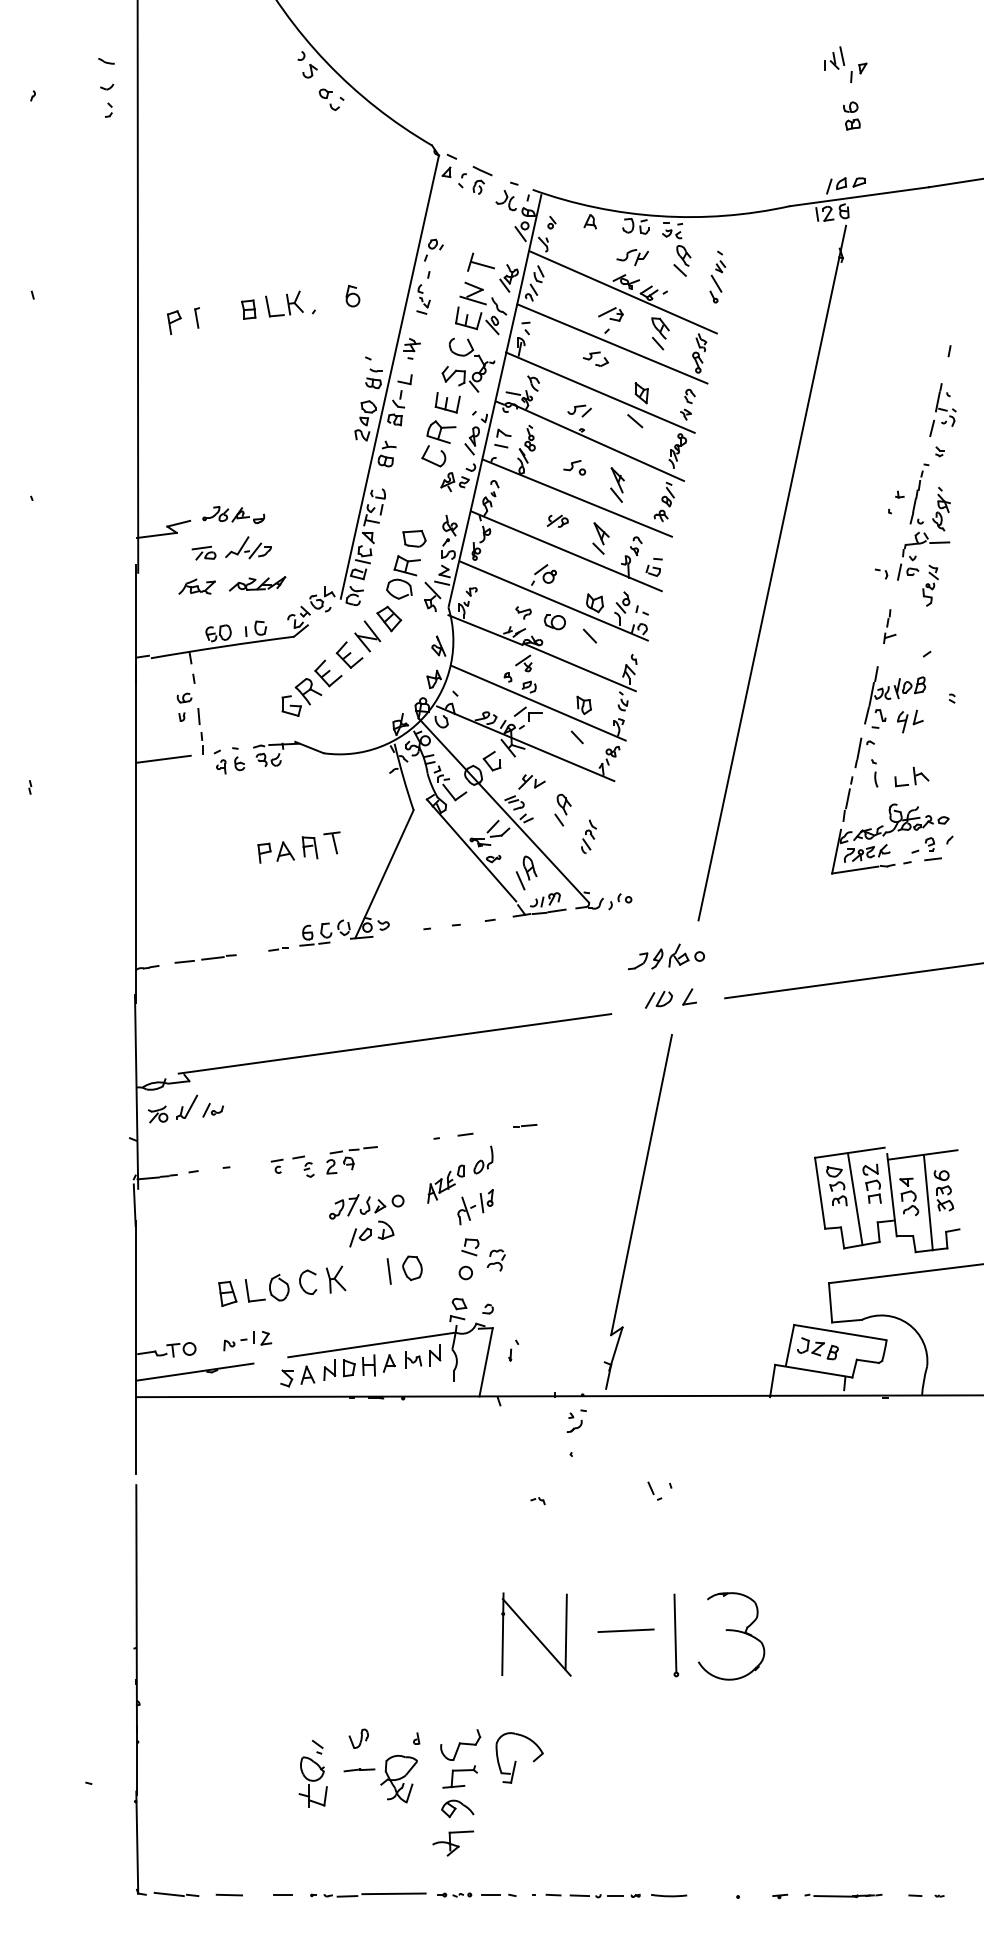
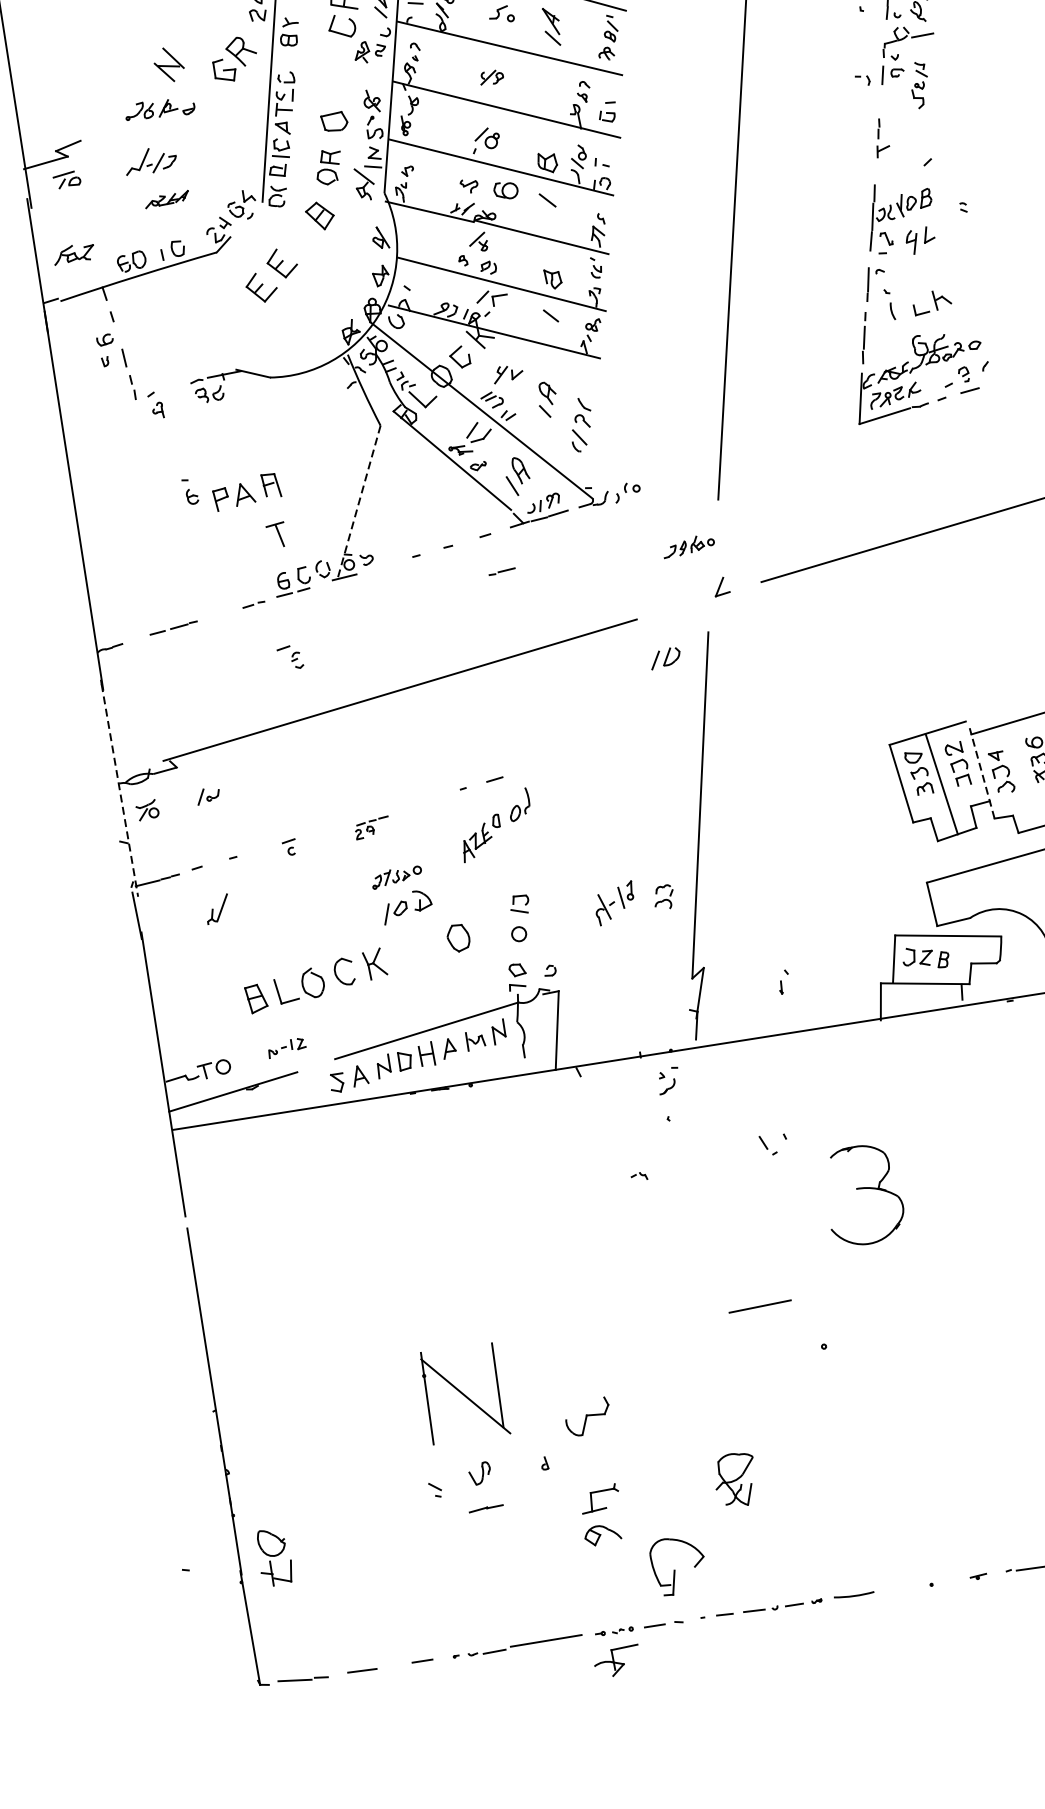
part: (233, 514) -> (159, 108), moved
part: (600, 538) -> (542, 89), removed
part: (203, 552) -> (66, 179), moved
part: (403, 577) -> (328, 167), size x0.7
part: (257, 583) -> (166, 199), size x0.7
part: (196, 586) -> (73, 253), moved
part: (367, 636) -> (168, 64), moved
part: (301, 697) -> (234, 59), moved
line: (163, 758) -> (91, 411), removed
part: (238, 759) -> (190, 492), moved
part: (588, 836) -> (580, 424), size x1.4
part: (331, 842) -> (275, 534), moved
line: (384, 874) -> (359, 502), solid -> dashed
part: (666, 956) -> (688, 545), size x0.6
part: (205, 958) -> (173, 627), size x0.7
part: (658, 999) -> (664, 657), moved
line: (136, 1094) -> (119, 791), solid -> dashed
part: (187, 1106) -> (218, 908), moved
line: (525, 1125) -> (502, 570), moved
part: (351, 1160) -> (371, 828), size x0.6
part: (303, 1166) -> (290, 657), moved
line: (891, 1194) -> (981, 772), solid -> dashed
line: (927, 1202) -> (1023, 775), removed
part: (366, 1206) -> (396, 877), size x0.6
part: (475, 1207) -> (614, 903), moved
part: (495, 1260) -> (663, 897), moved
line: (388, 1271) -> (432, 945), removed
part: (247, 1340) -> (286, 1047), size x0.7
part: (513, 1350) -> (783, 981), moved
line: (675, 1633) -> (815, 1301), removed
part: (536, 1634) -> (464, 1393), moved
part: (731, 1636) -> (863, 1195), moved
part: (460, 1744) -> (587, 1416), moved
part: (519, 1757) -> (678, 1565), moved
part: (398, 1779) -> (735, 1480), moved
part: (312, 1781) -> (273, 1556), moved
part: (453, 1843) -> (617, 1661), moved

